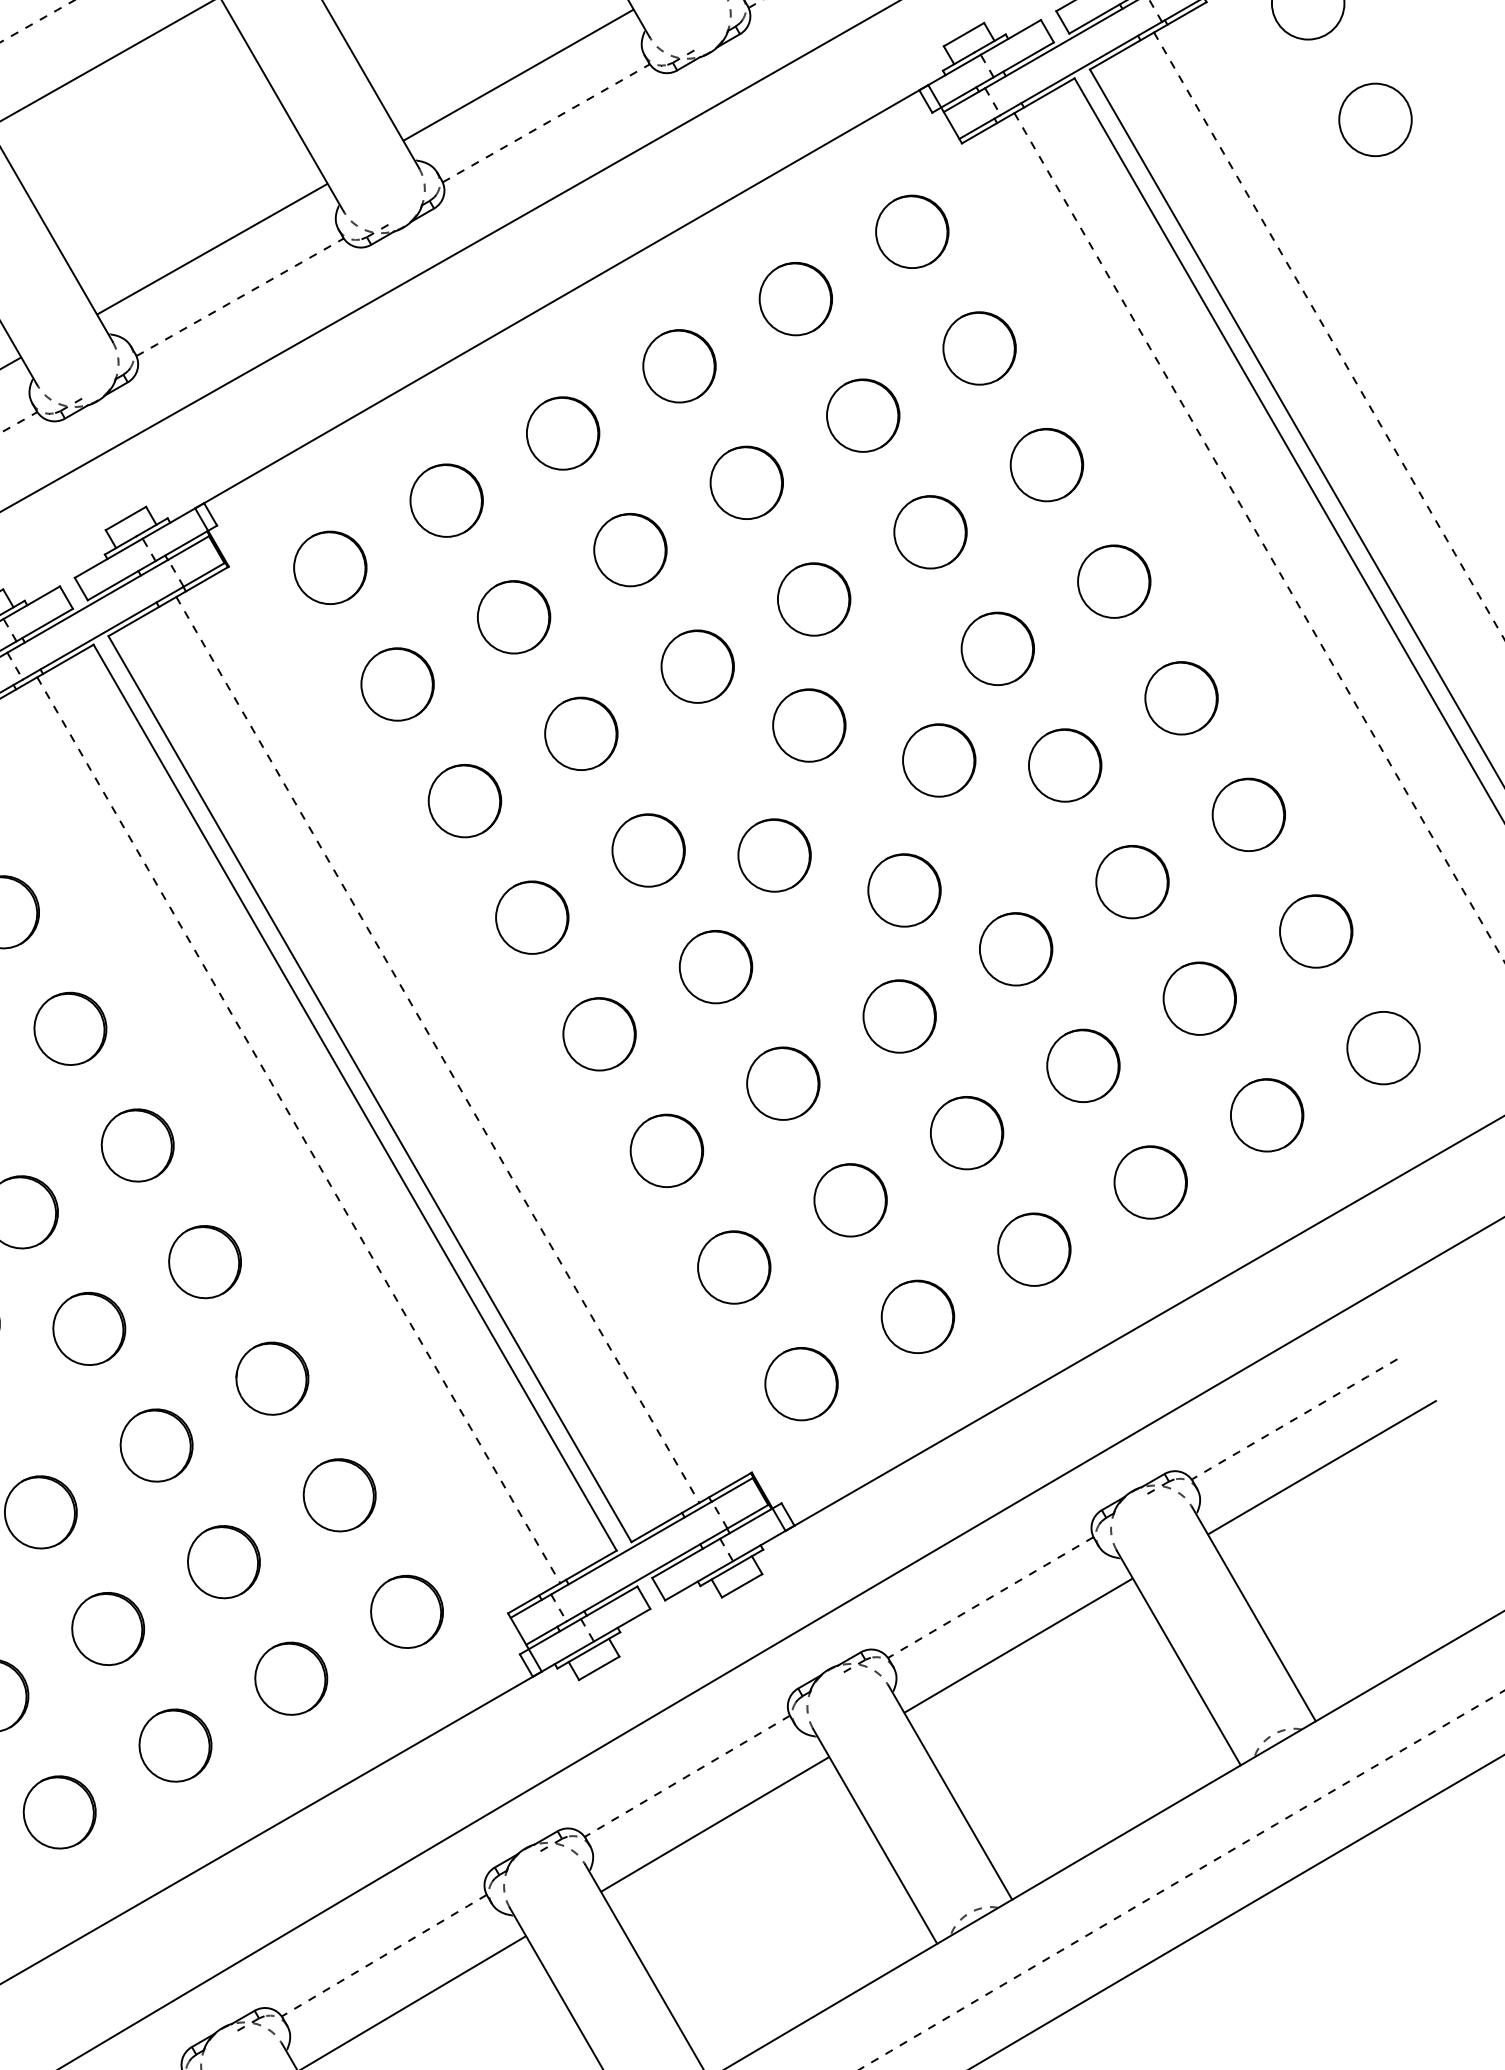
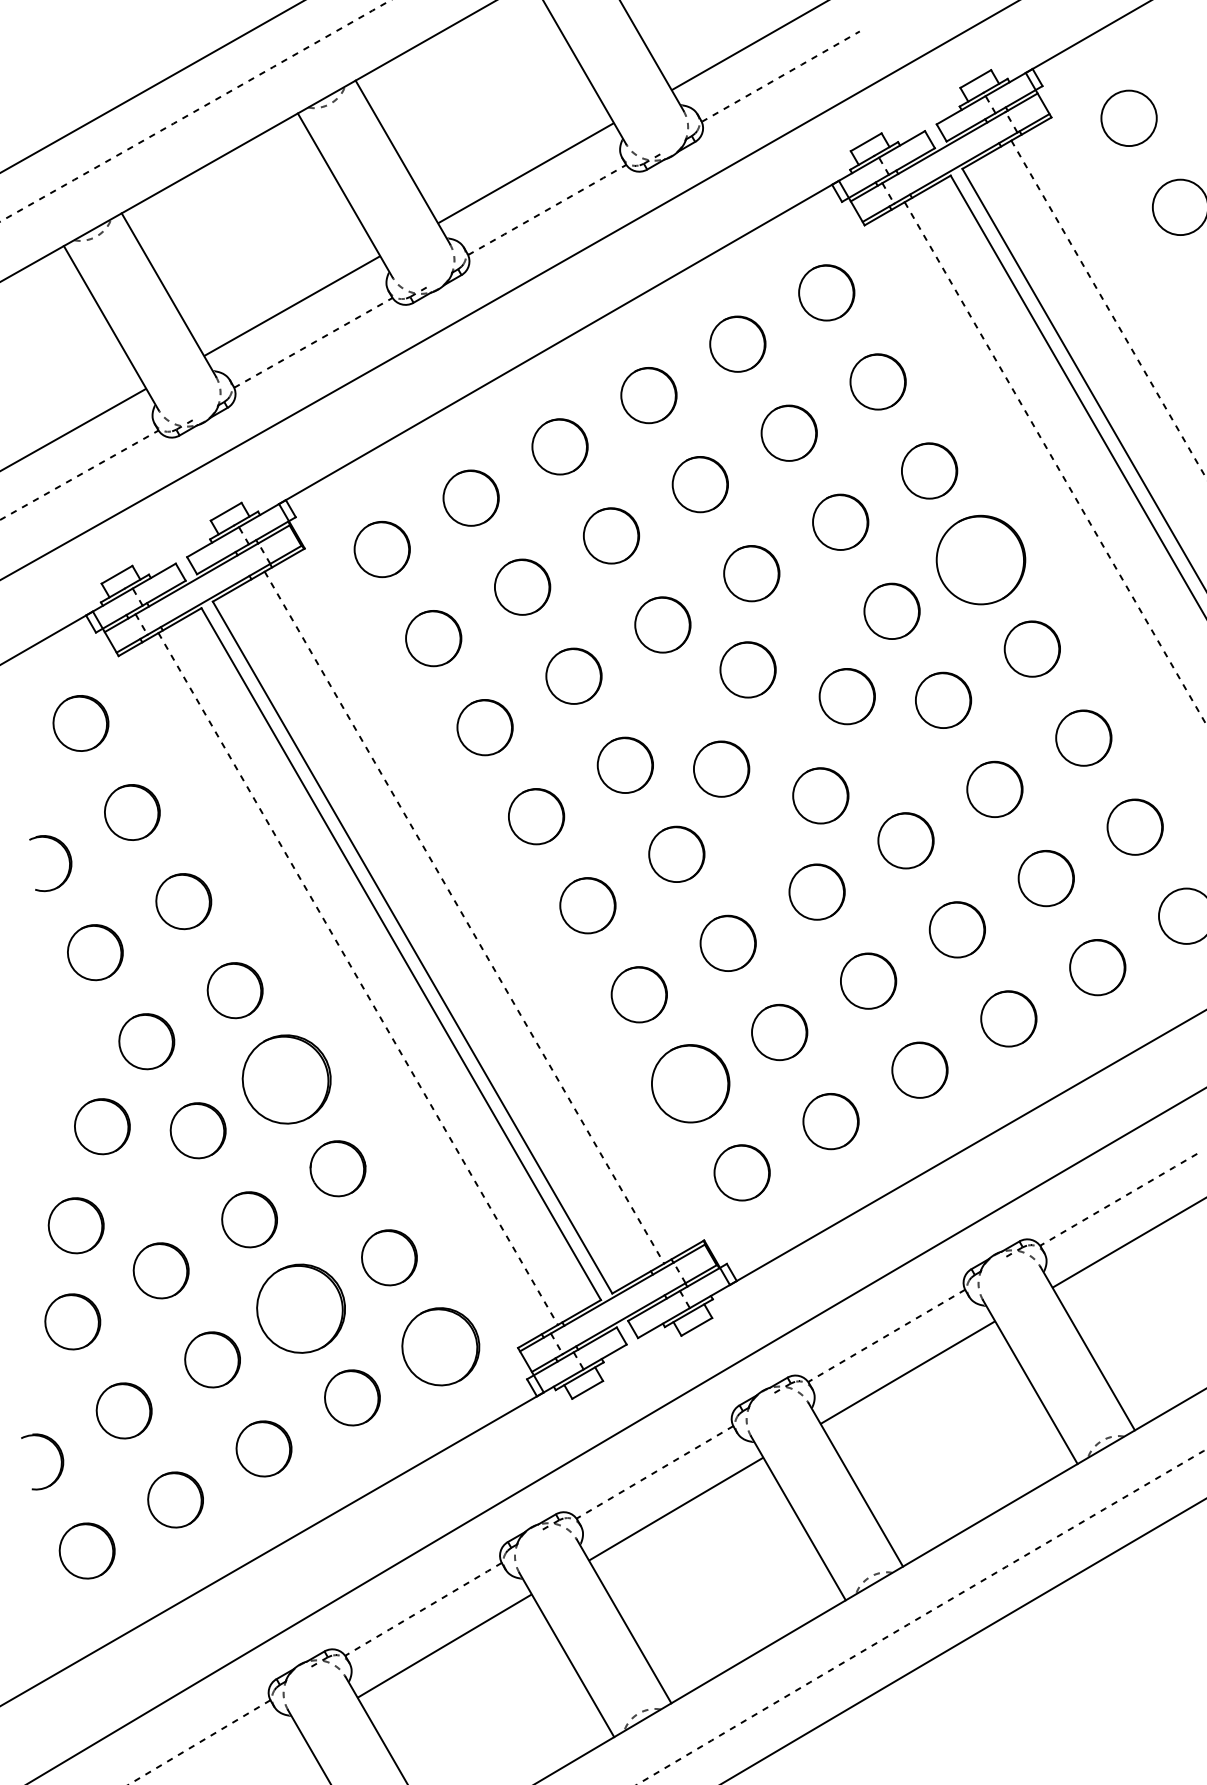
circle: (1113, 580) -> (980, 559), size x1.6
part: (204, 1261) -> (286, 1079), size x1.6
circle: (733, 1267) -> (690, 1083), size x1.4
part: (223, 1561) -> (300, 1308), size x1.6
part: (406, 1611) -> (440, 1346), size x1.4

